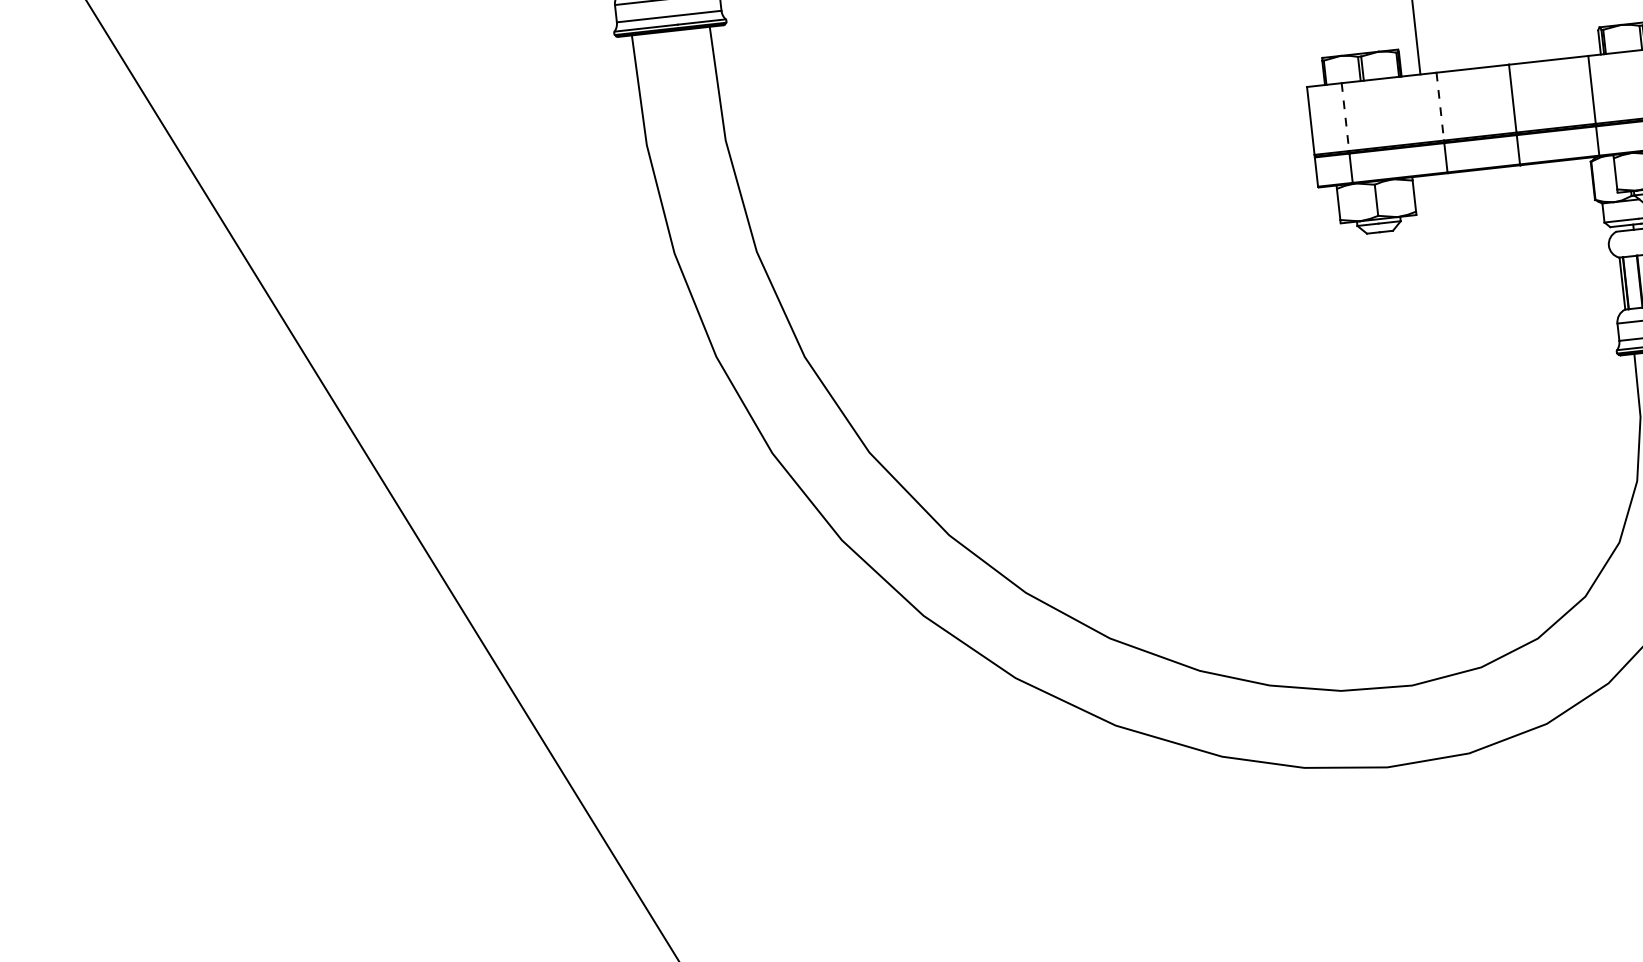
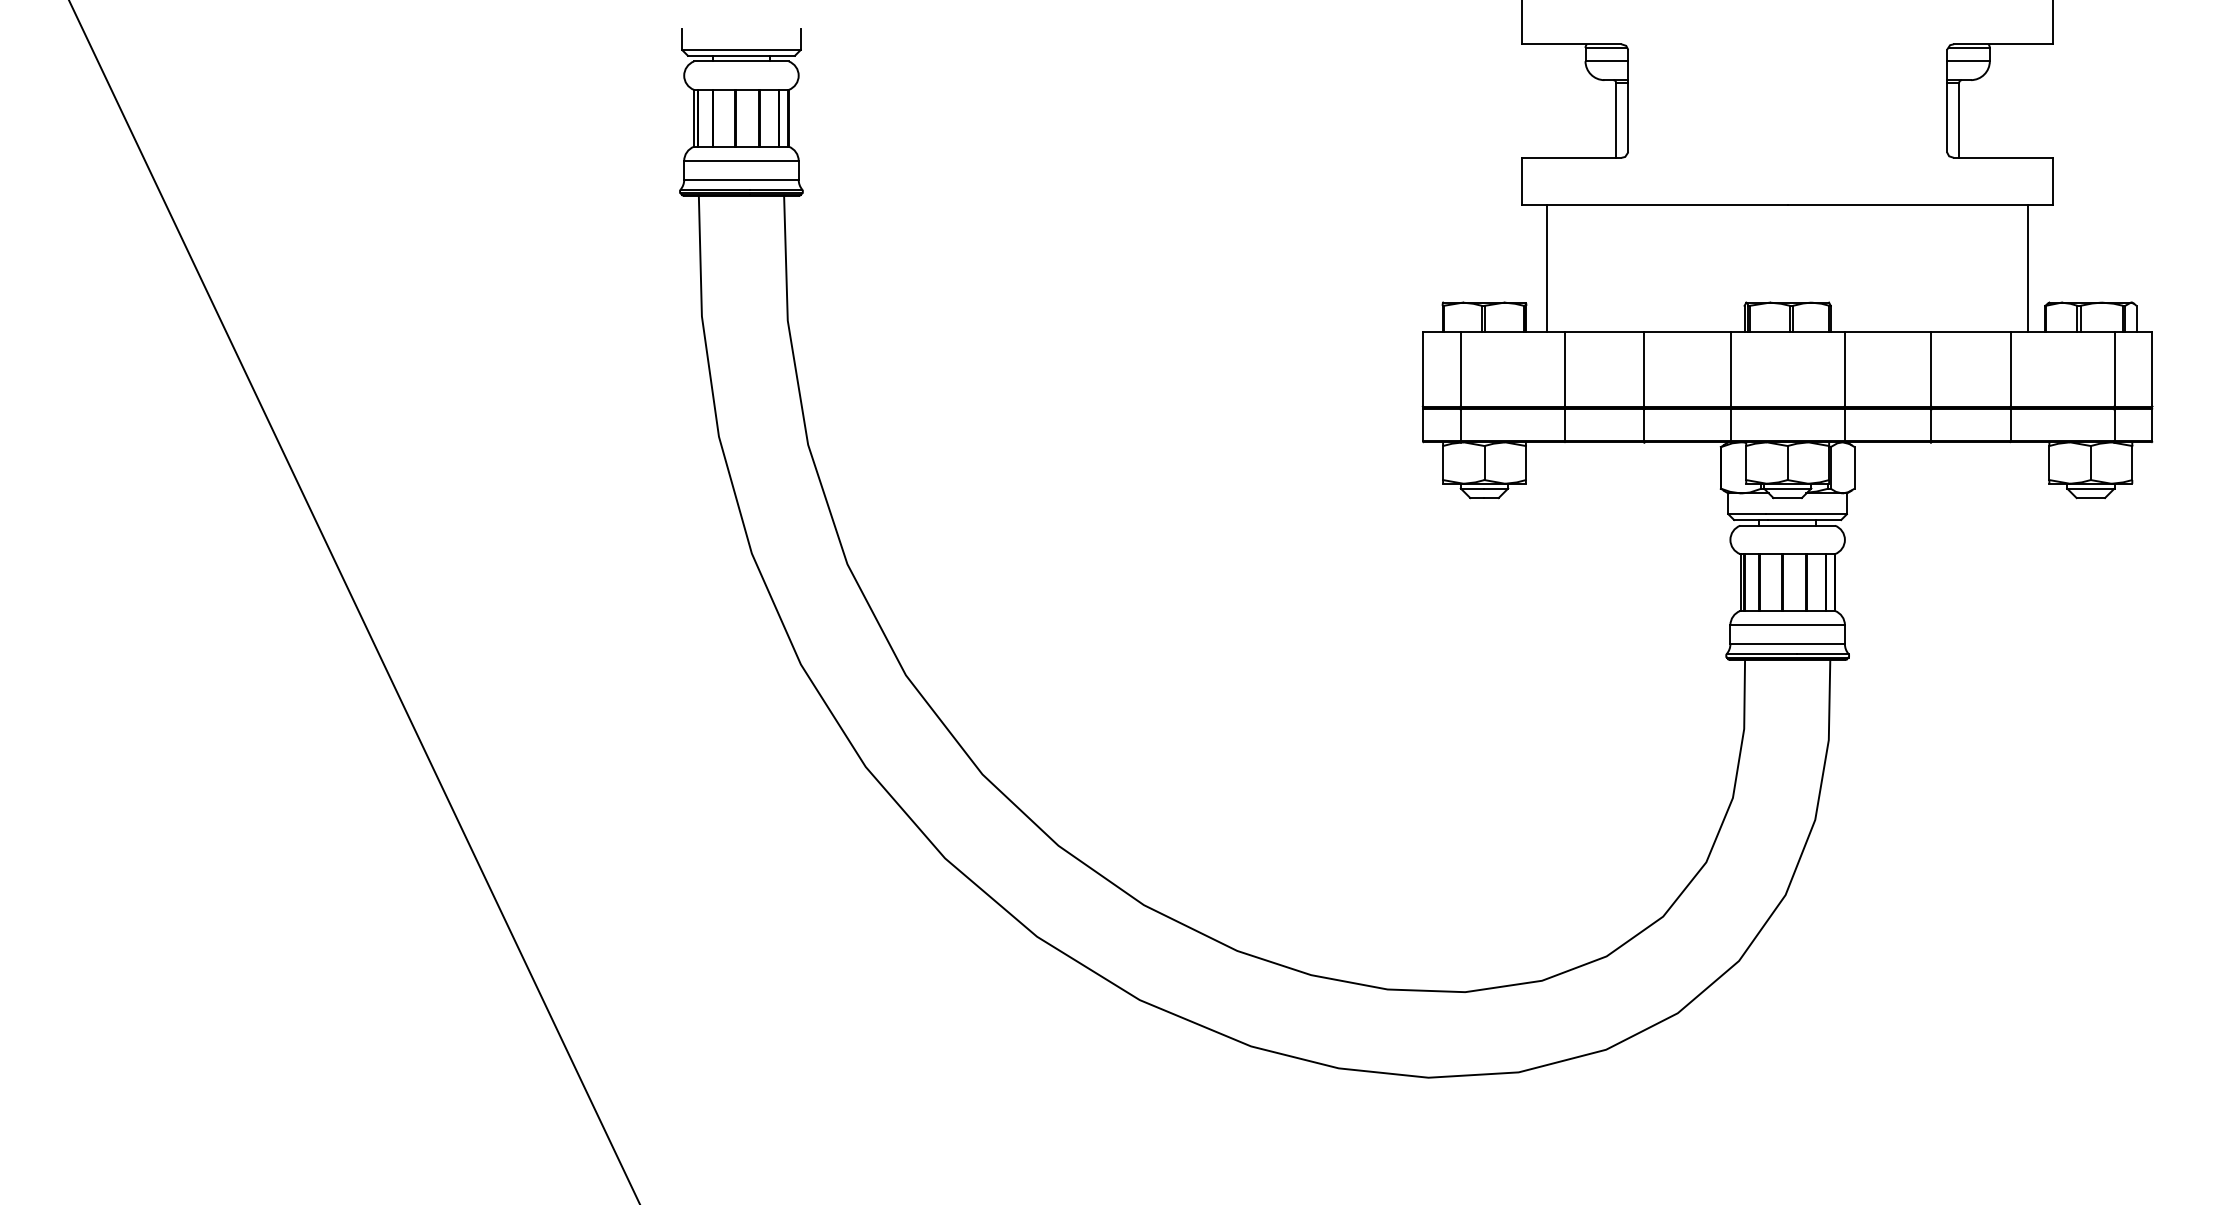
line: (1440, 106) -> (1564, 369), dashed -> solid
line: (1345, 117) -> (1460, 369), dashed -> solid

